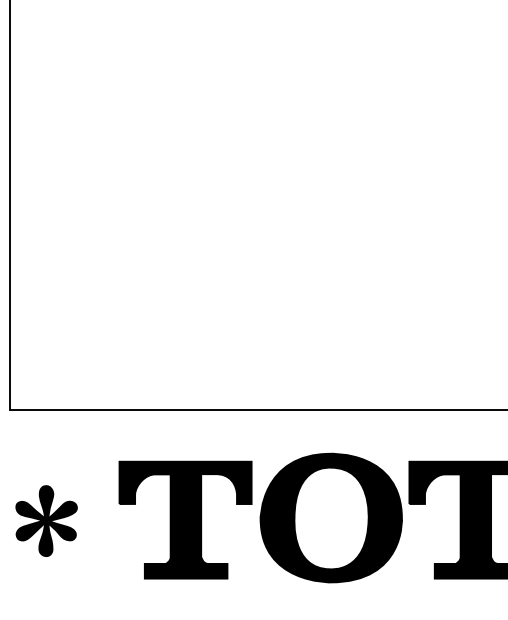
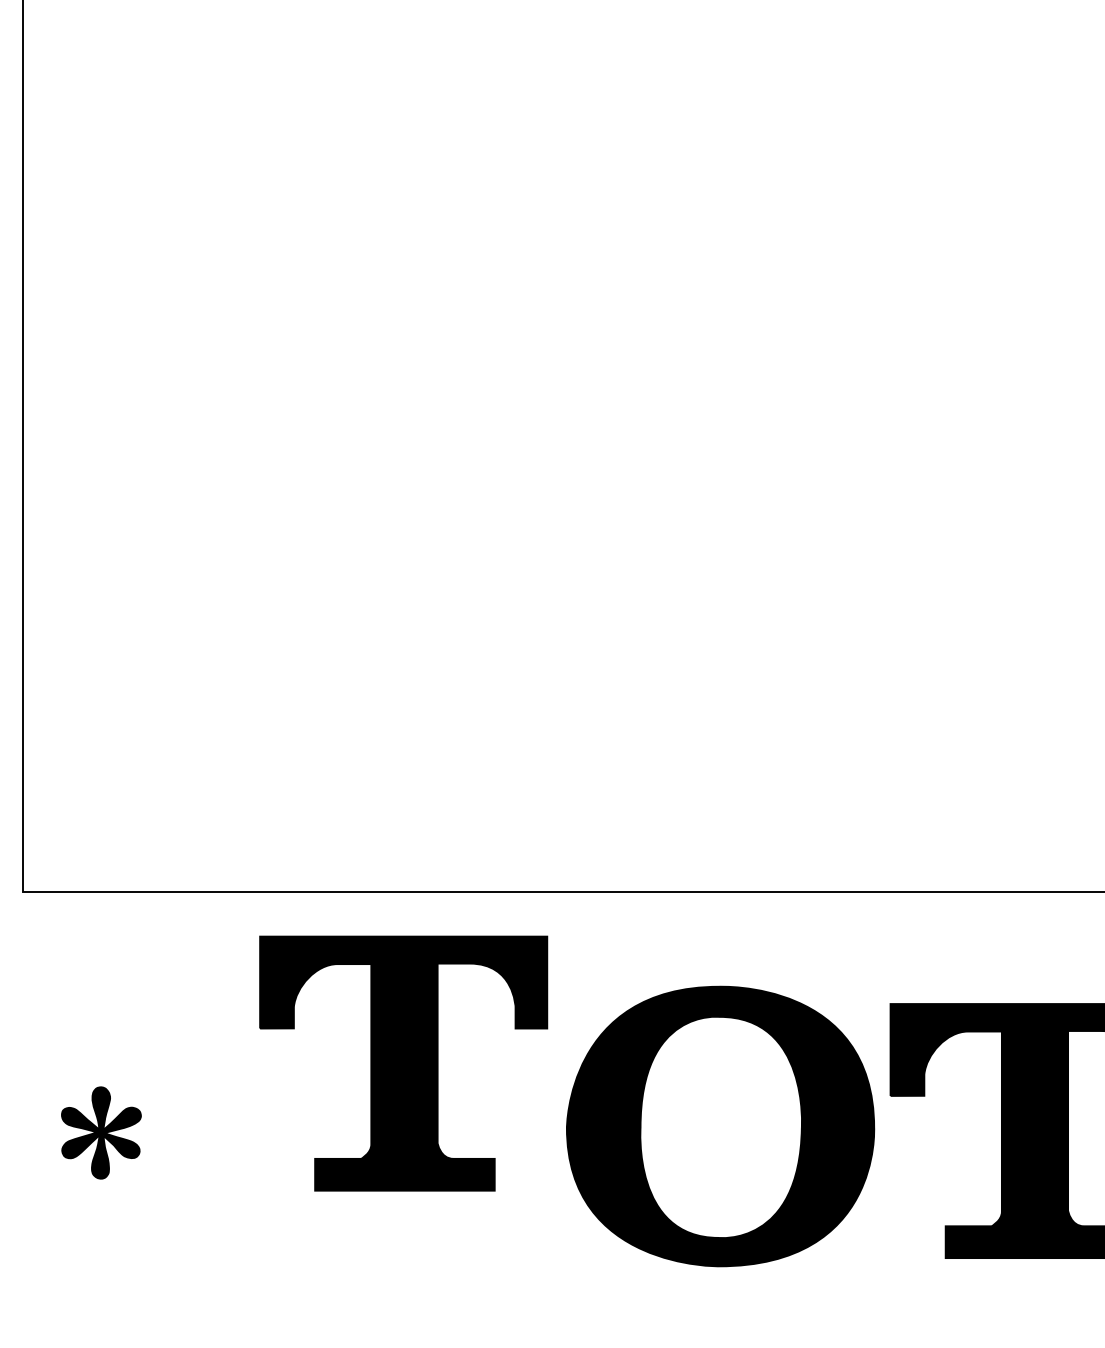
part: (185, 519) -> (403, 1062), moved
part: (46, 520) -> (101, 1131), size x0.6

